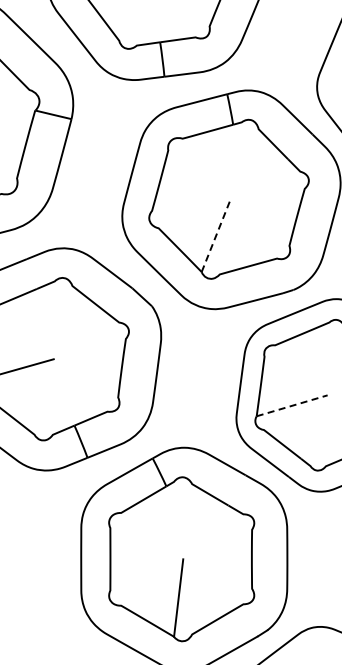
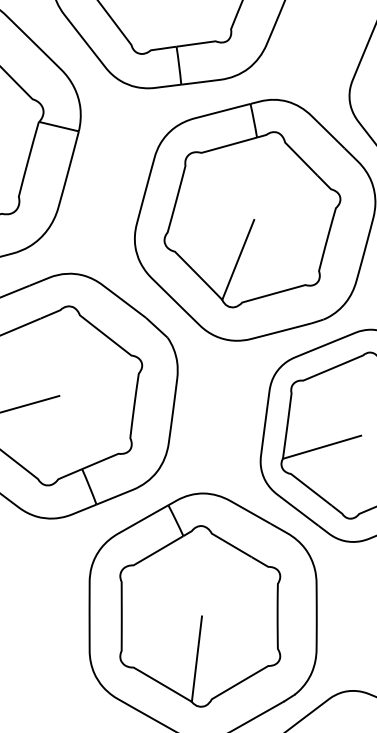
line: (216, 235) -> (238, 259), dashed -> solid
line: (292, 405) -> (322, 446), dashed -> solid

